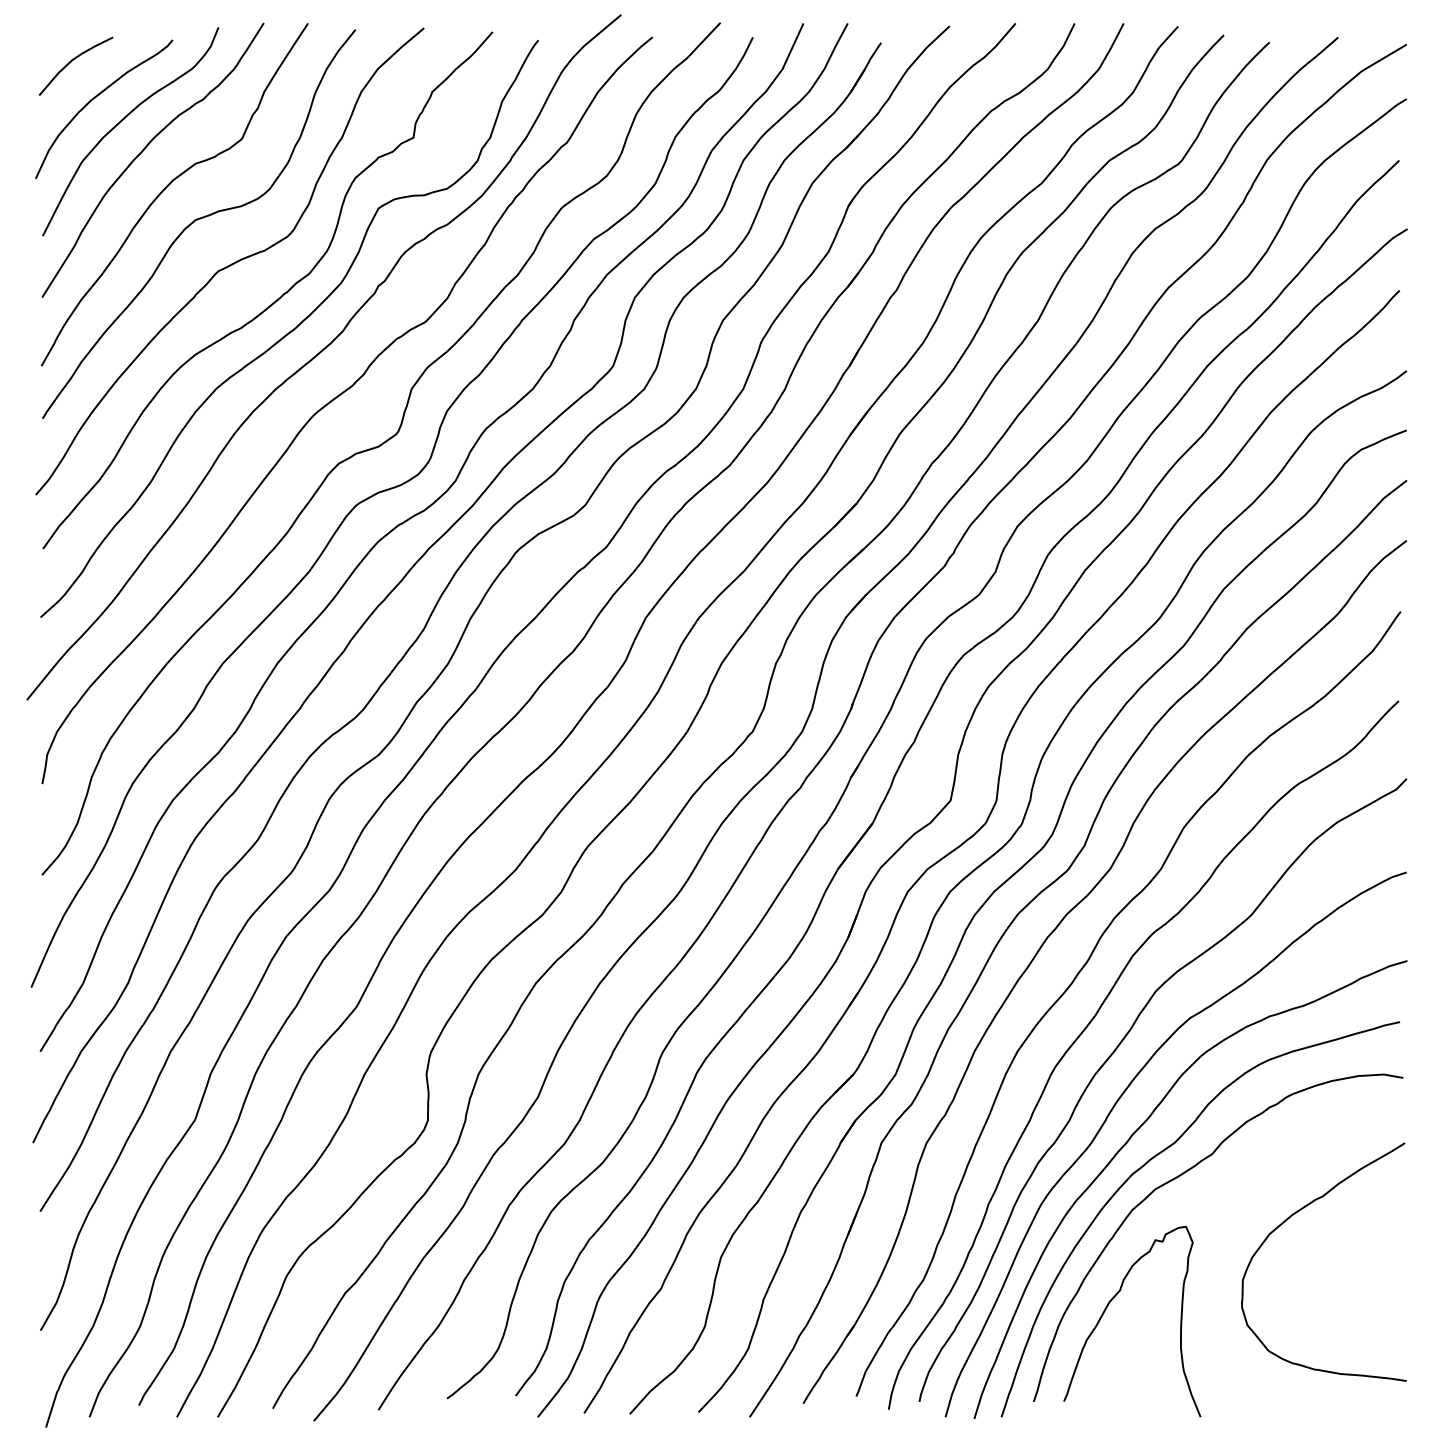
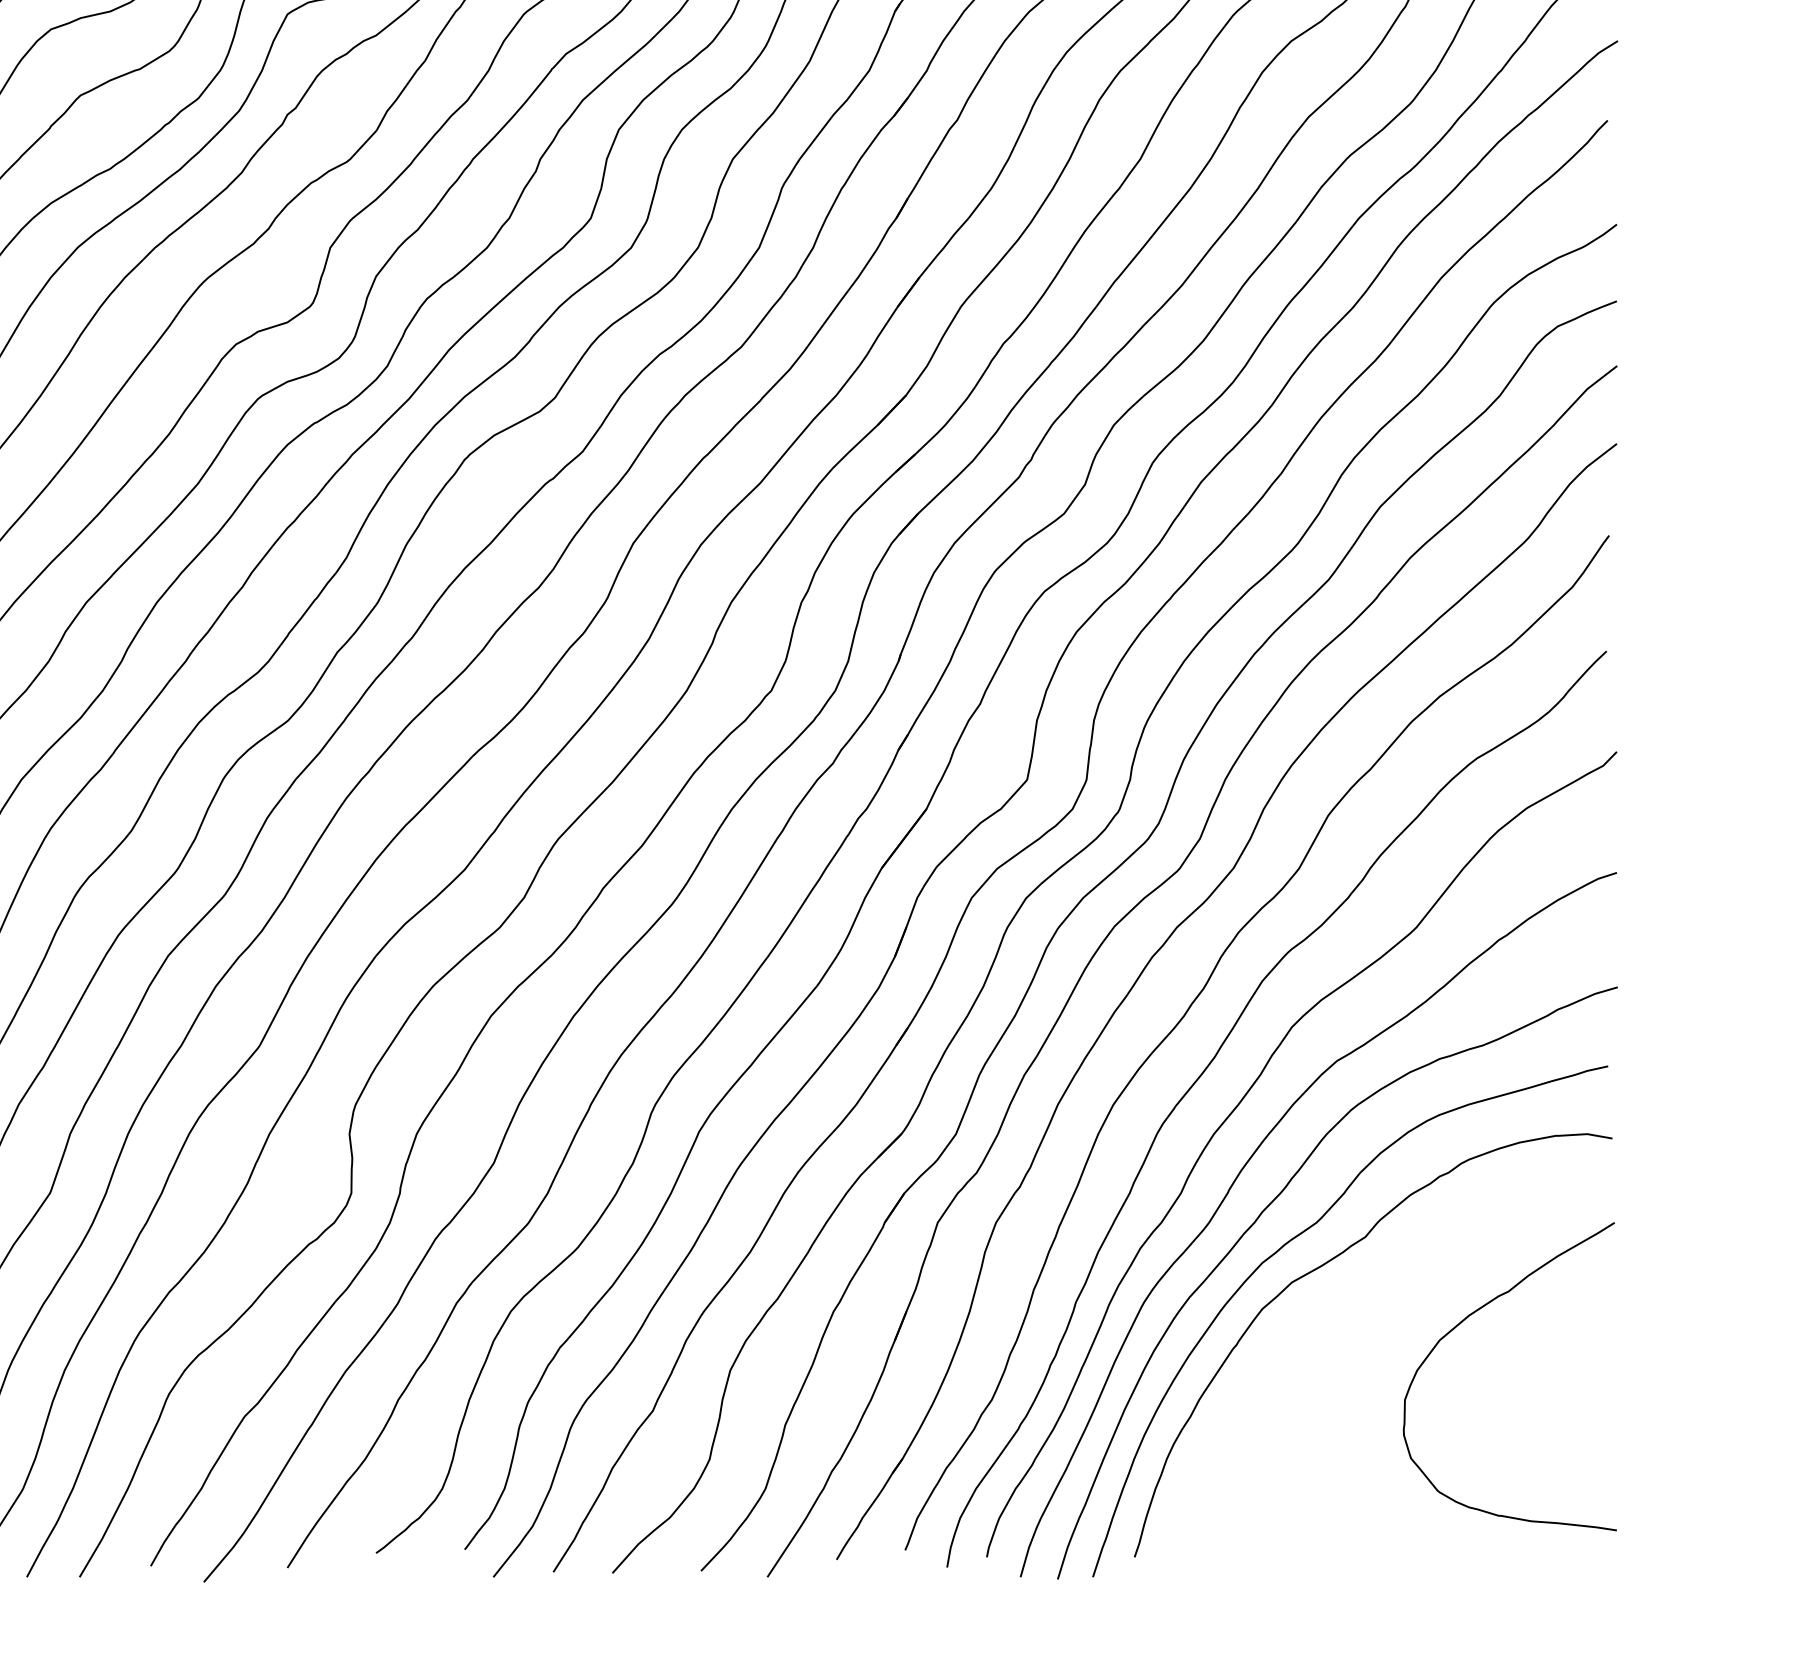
curve: (1108, 1306) -> (1231, 1434), removed

